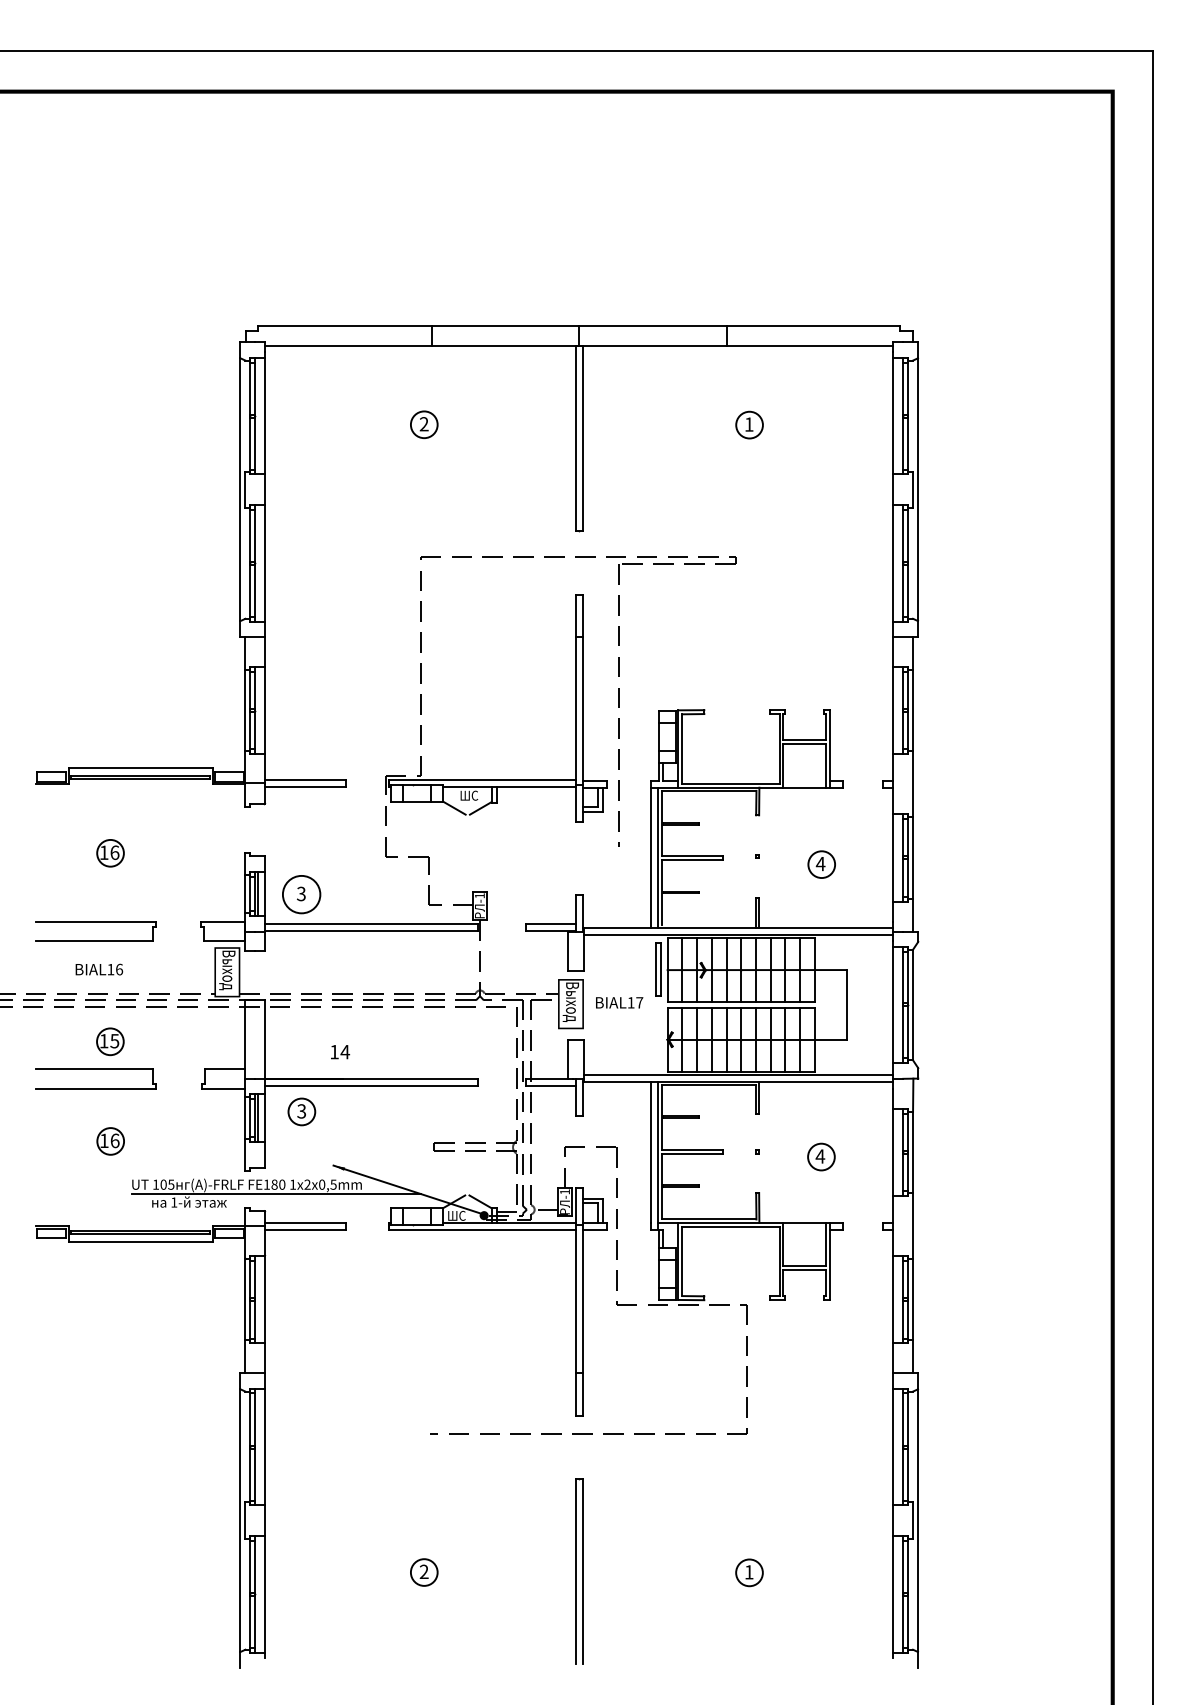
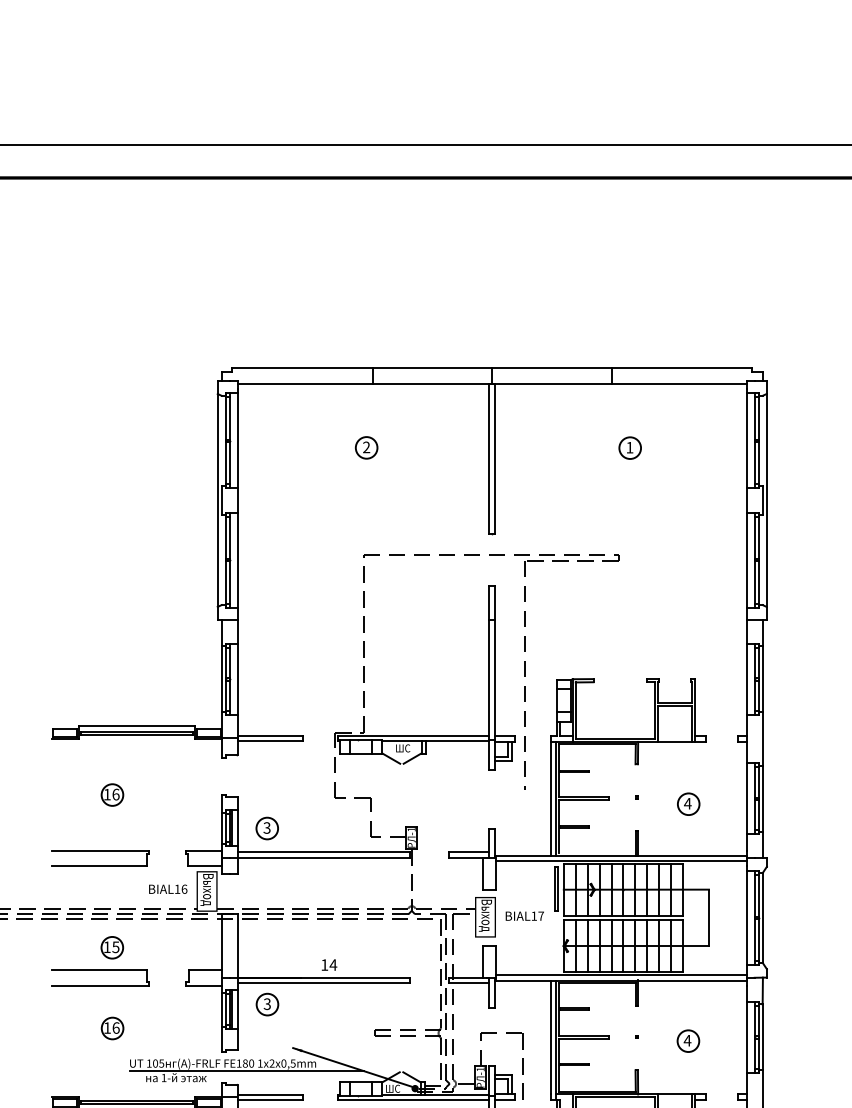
circle: (301, 894) -> (267, 828), size x0.71
text: (99, 969) -> (168, 889), moved
text: (340, 1052) -> (329, 965), moved

